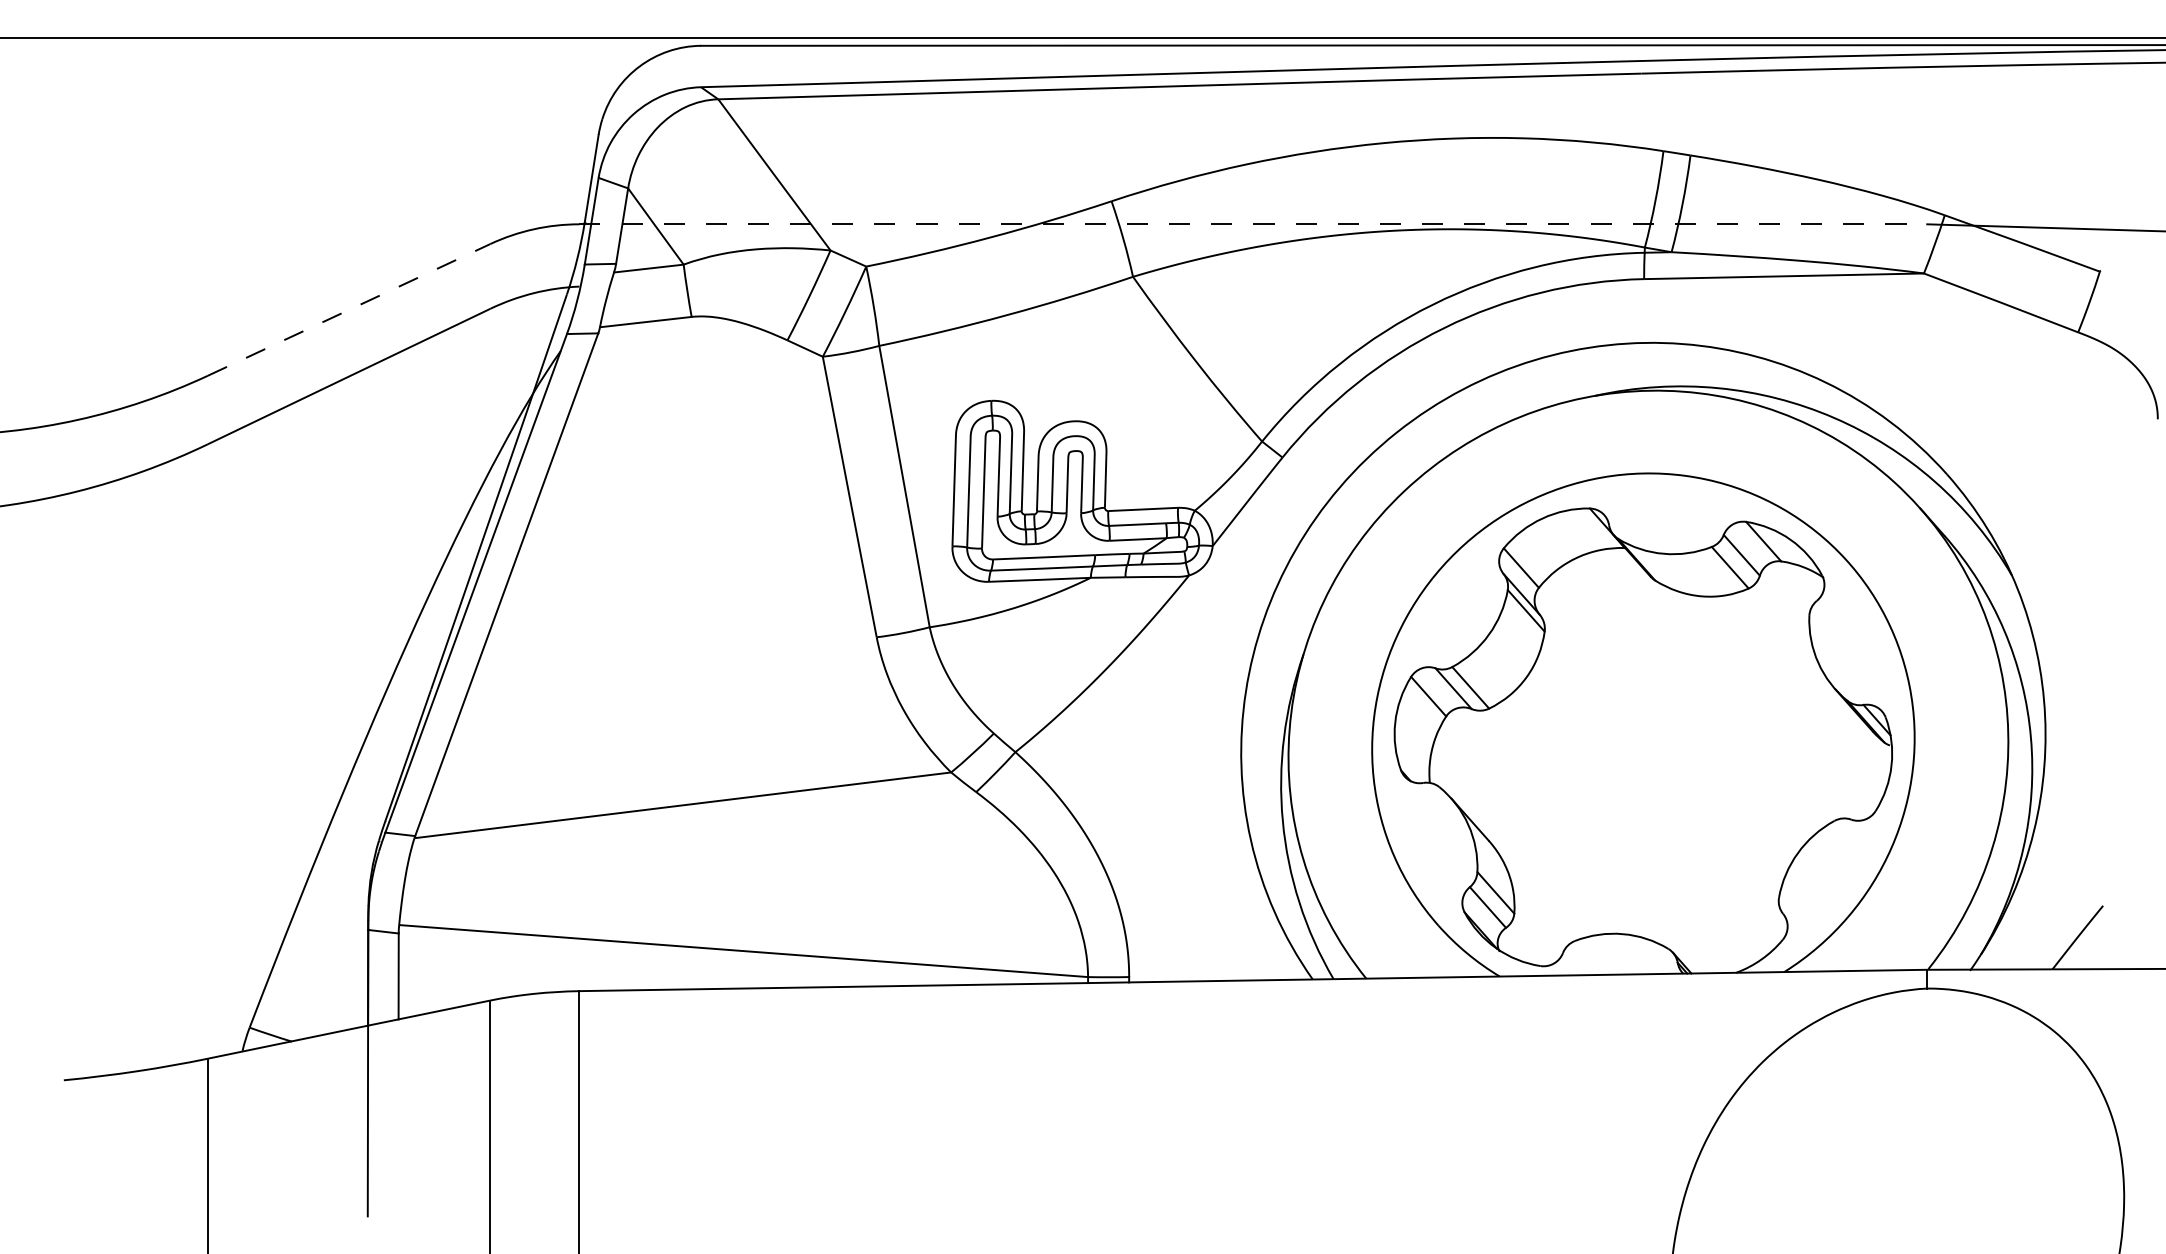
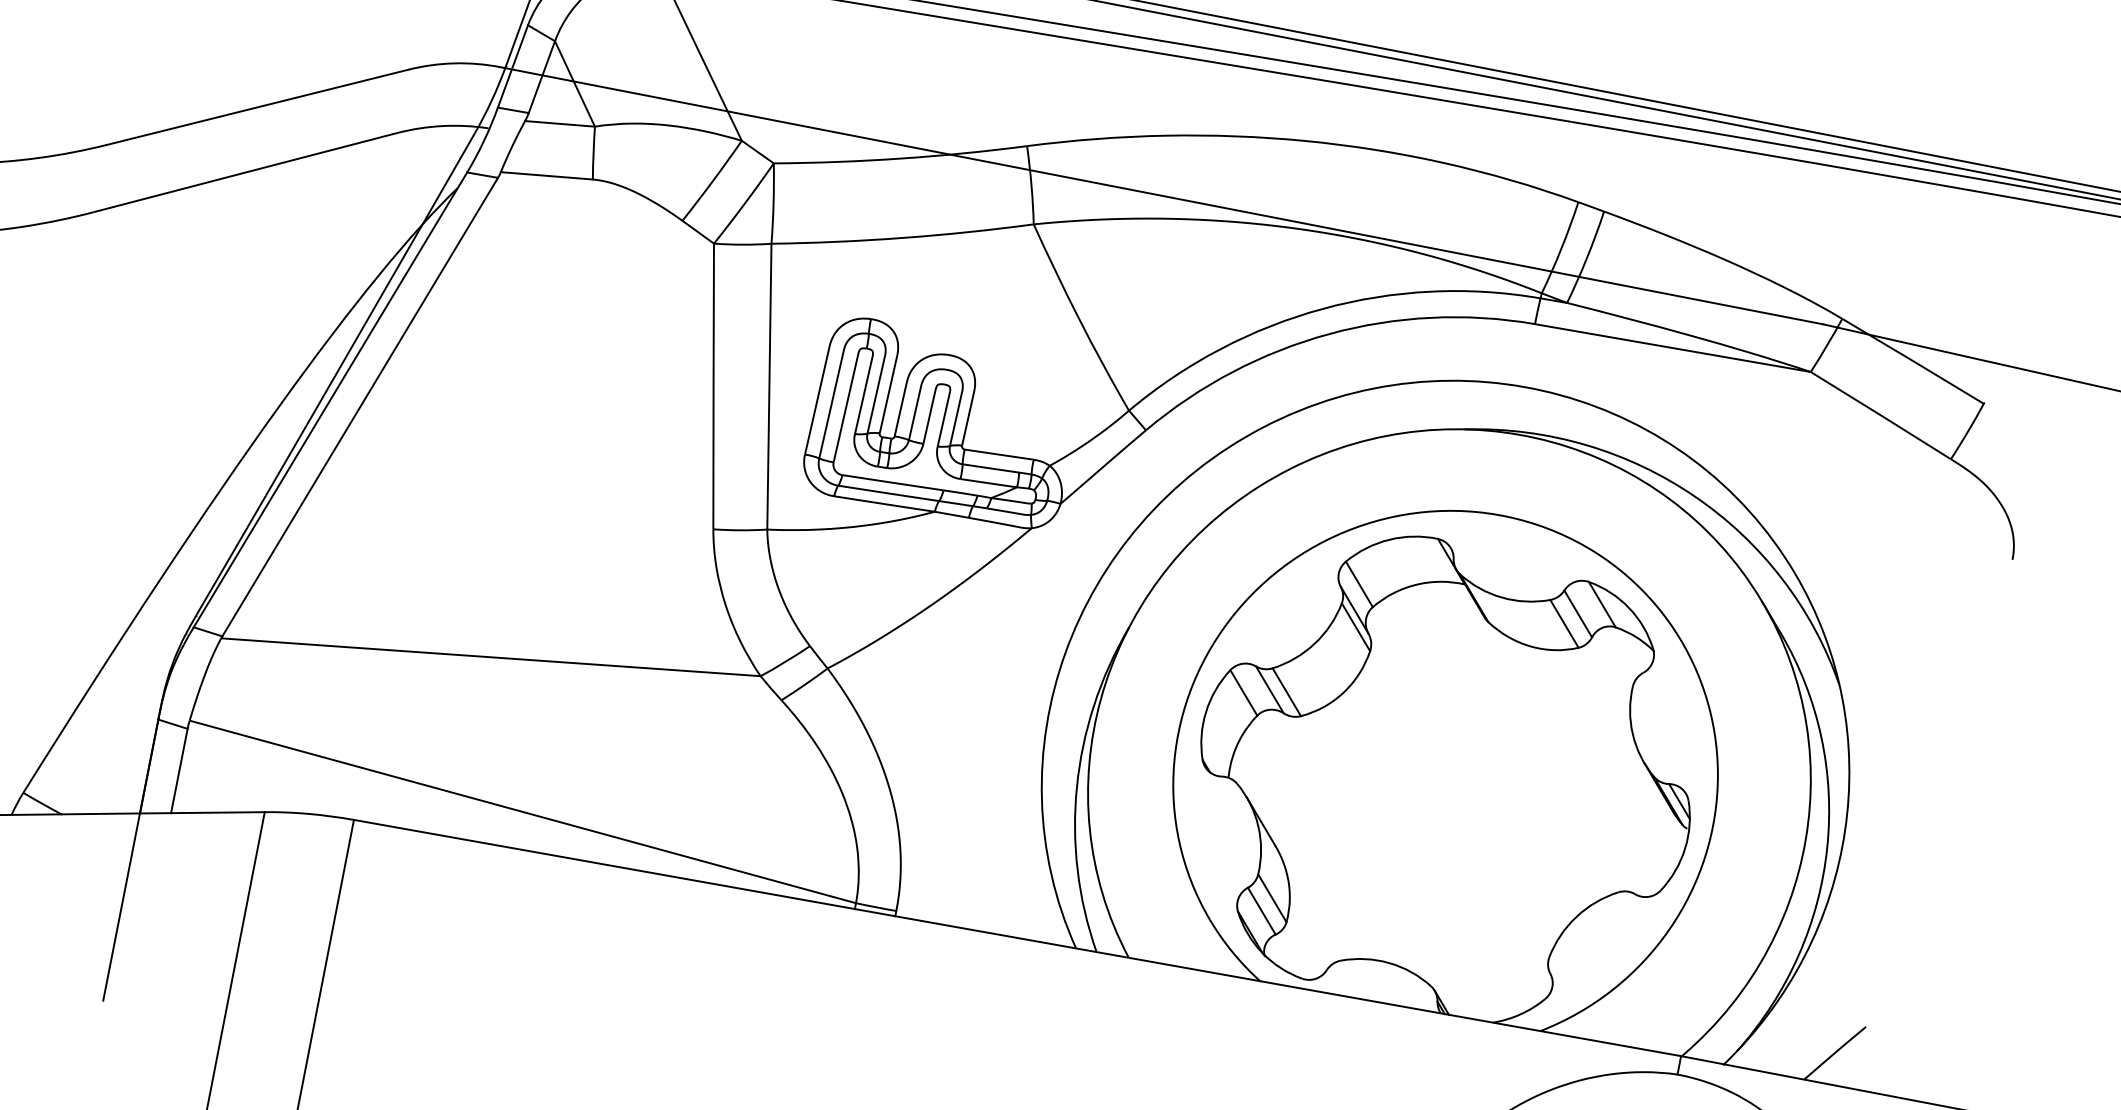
line: (1253, 224) -> (1161, 195), dashed -> solid
line: (349, 309) -> (258, 106), dashed -> solid

